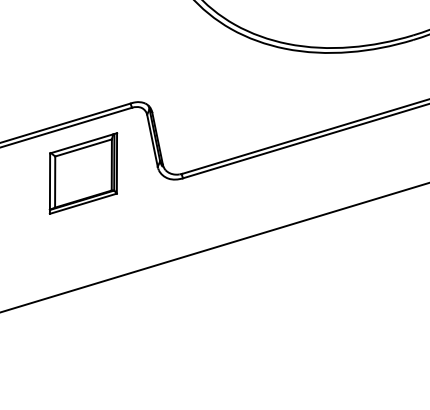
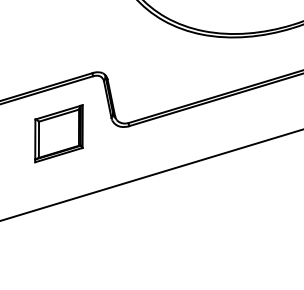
part: (82, 173) -> (58, 133), moved

